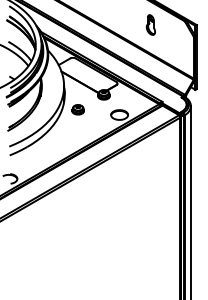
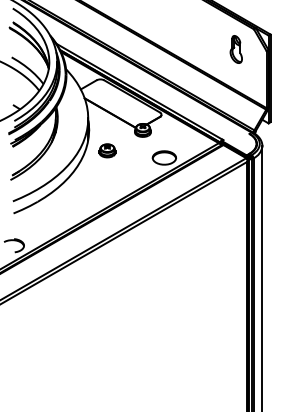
part: (150, 24) -> (235, 48), moved

